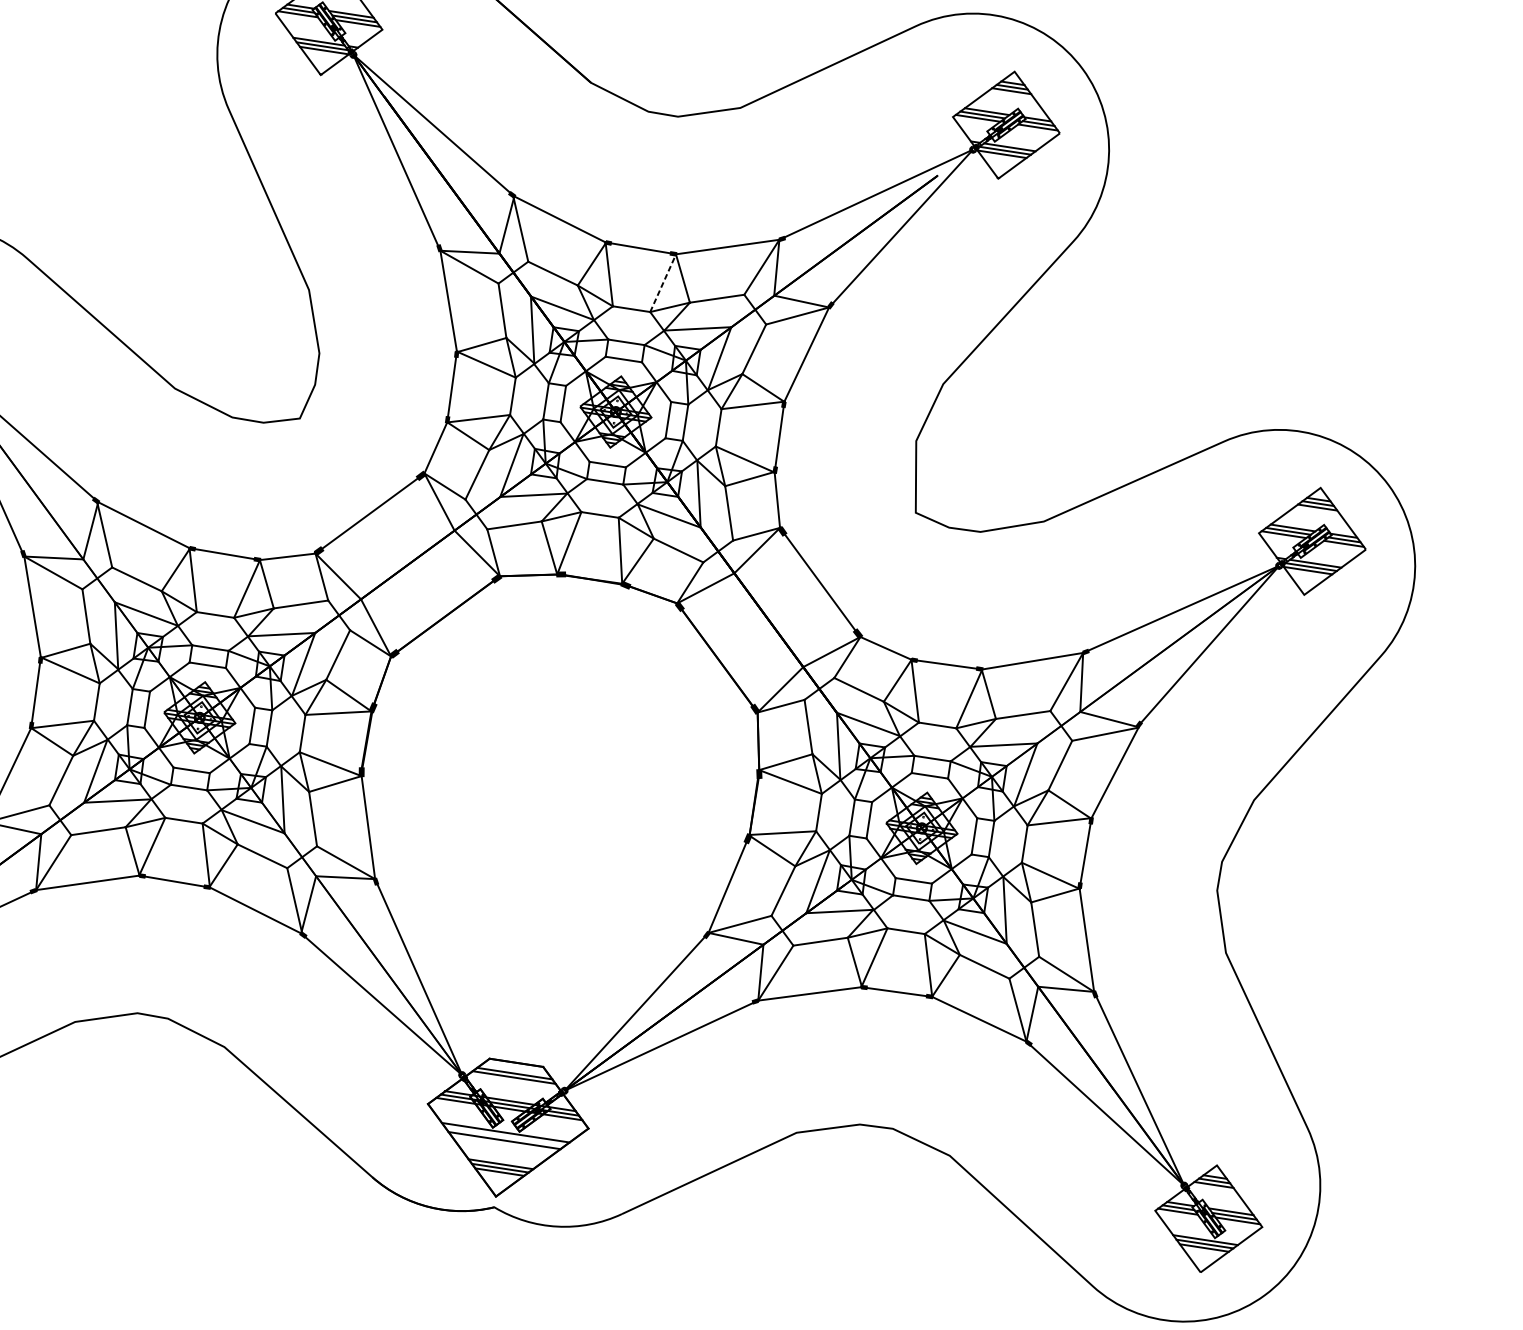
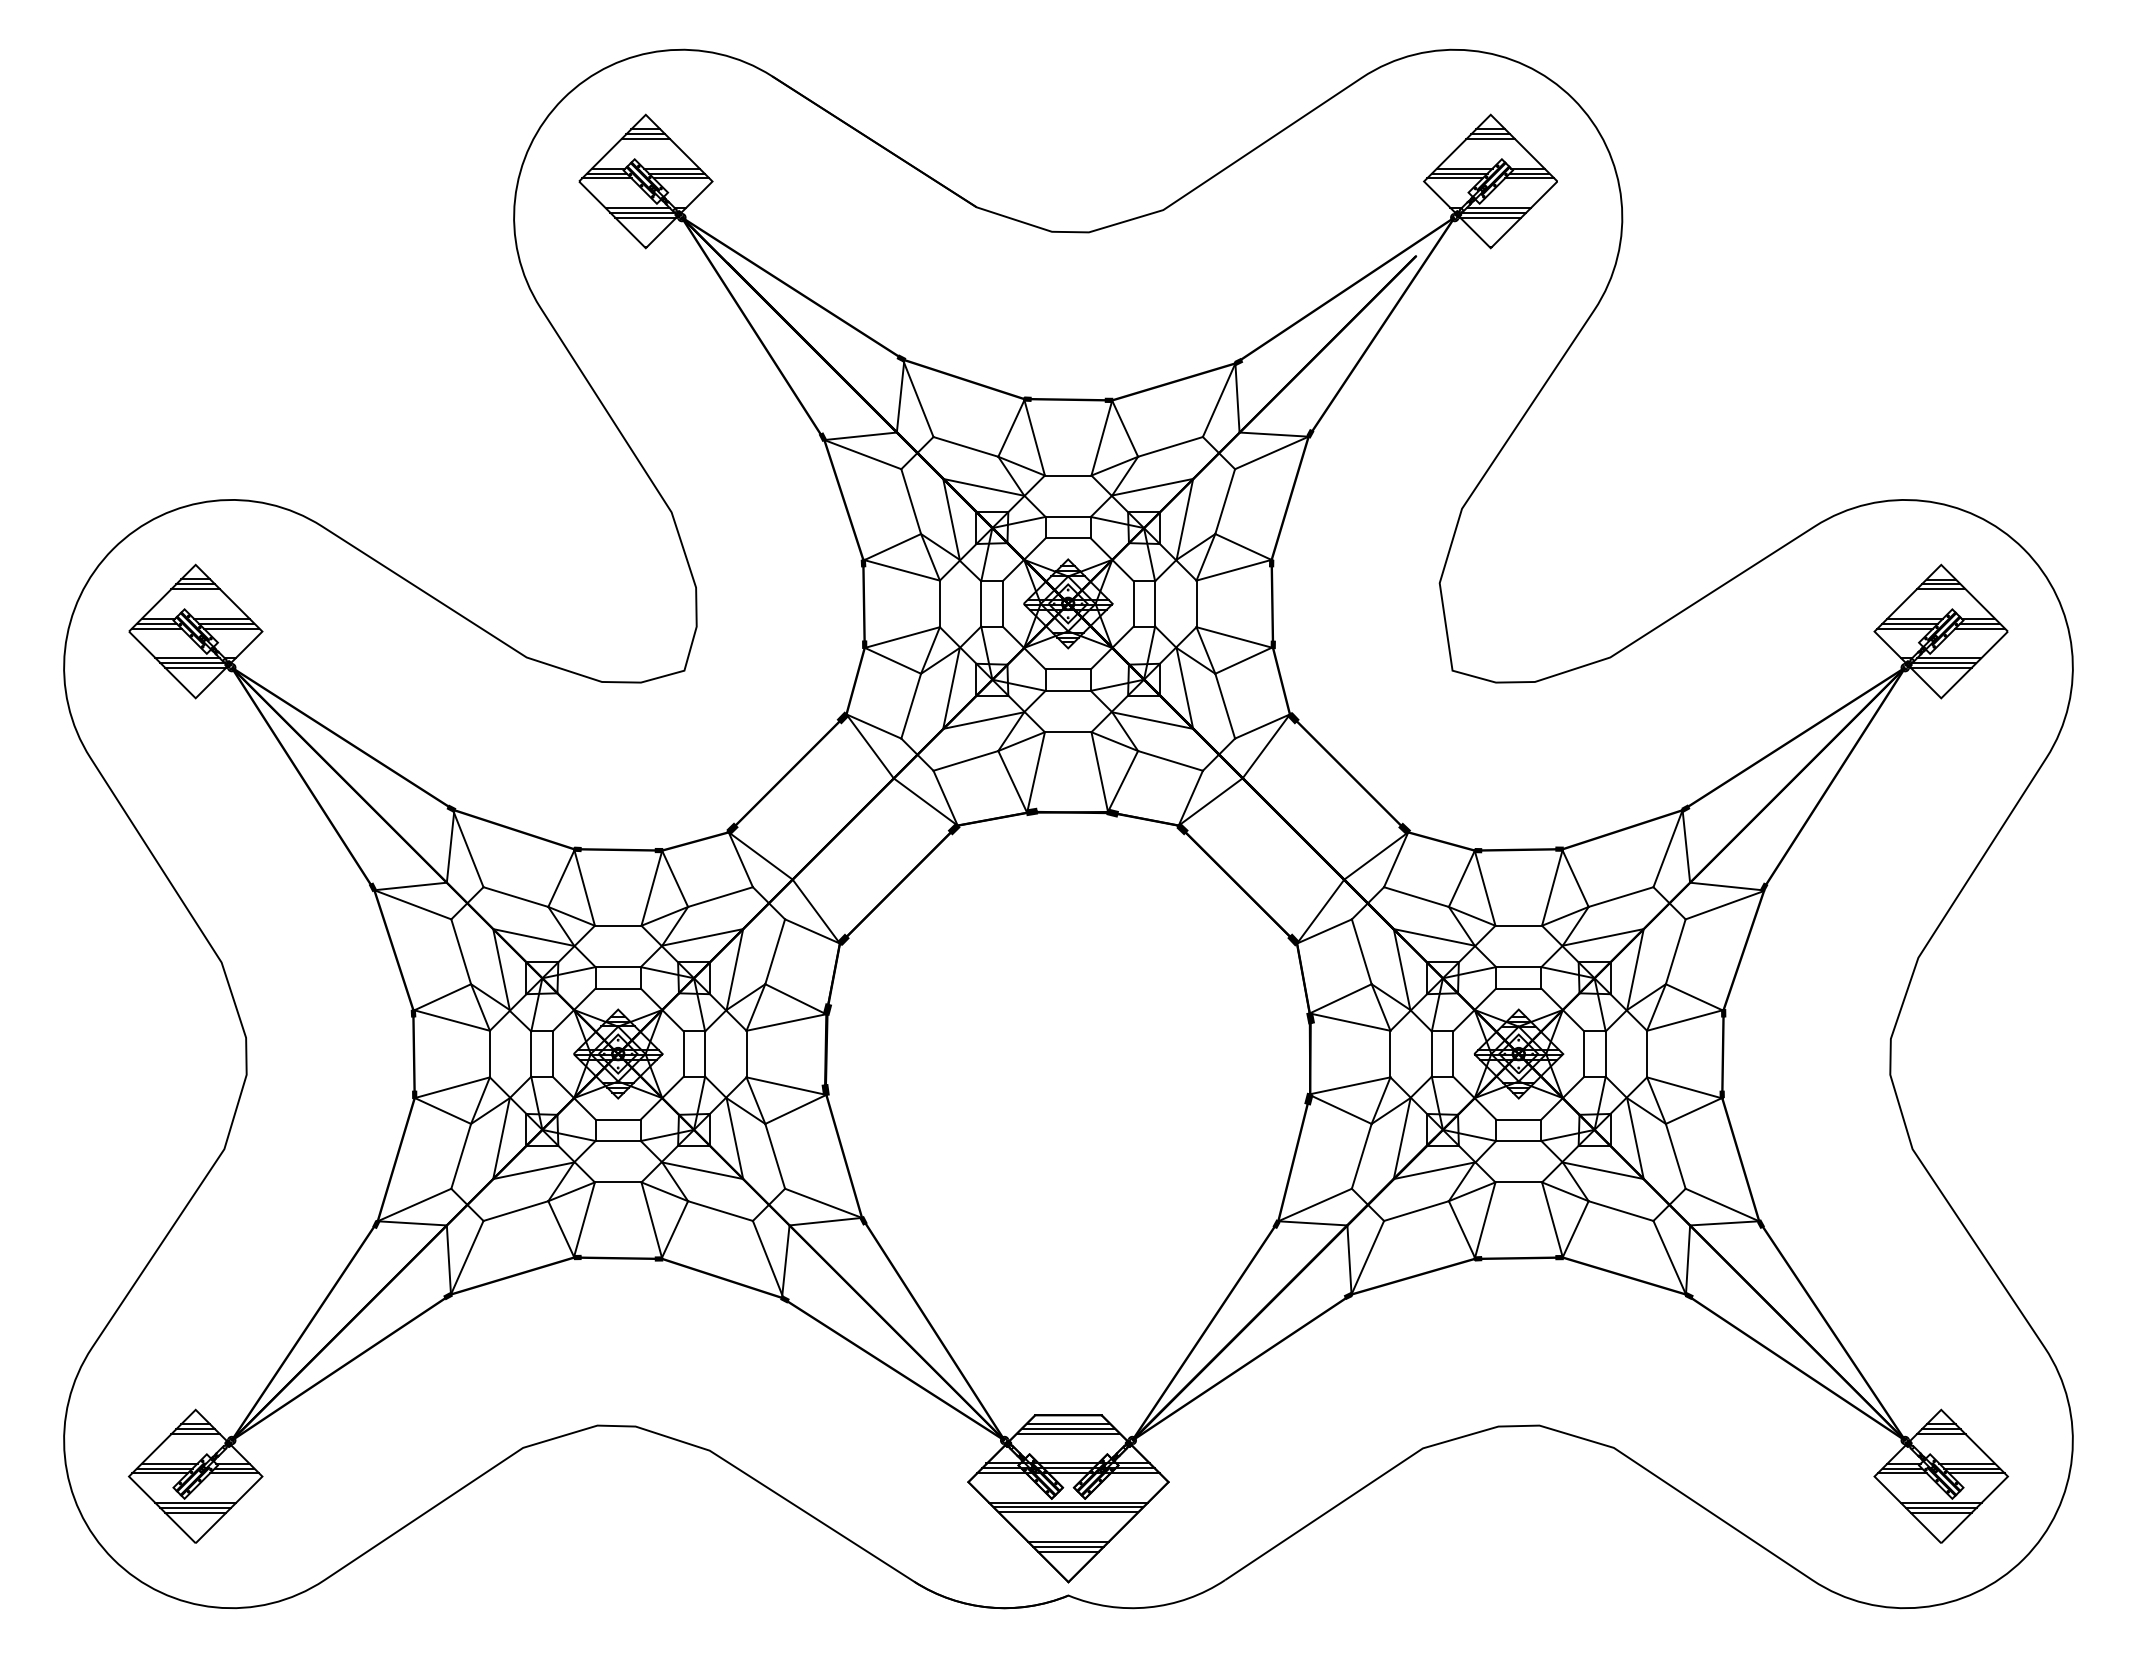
line: (663, 282) -> (1102, 437), dashed -> solid
line: (515, 1069) -> (1068, 1423), added
line: (505, 1136) -> (1068, 1507), added

